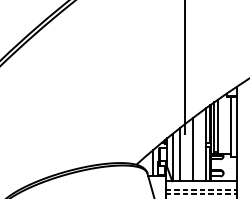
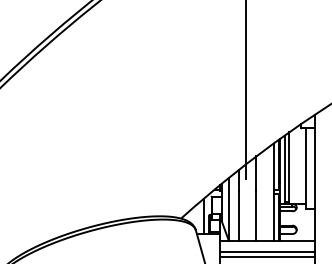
line: (201, 189) -> (267, 251), dashed -> solid
line: (201, 194) -> (267, 257), dashed -> solid

